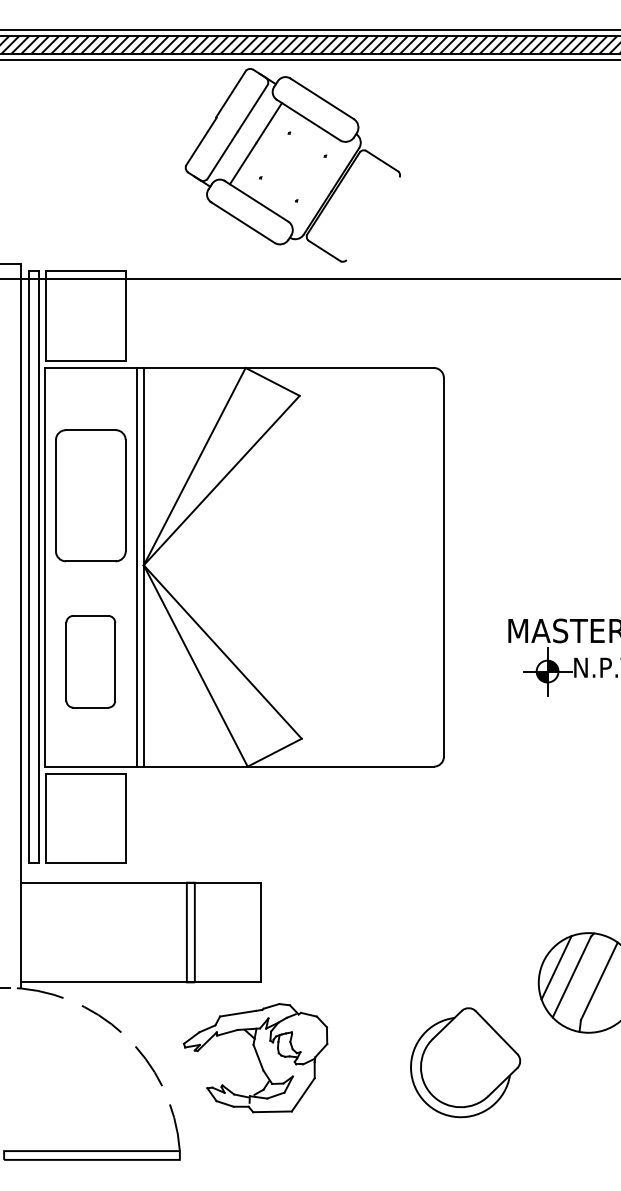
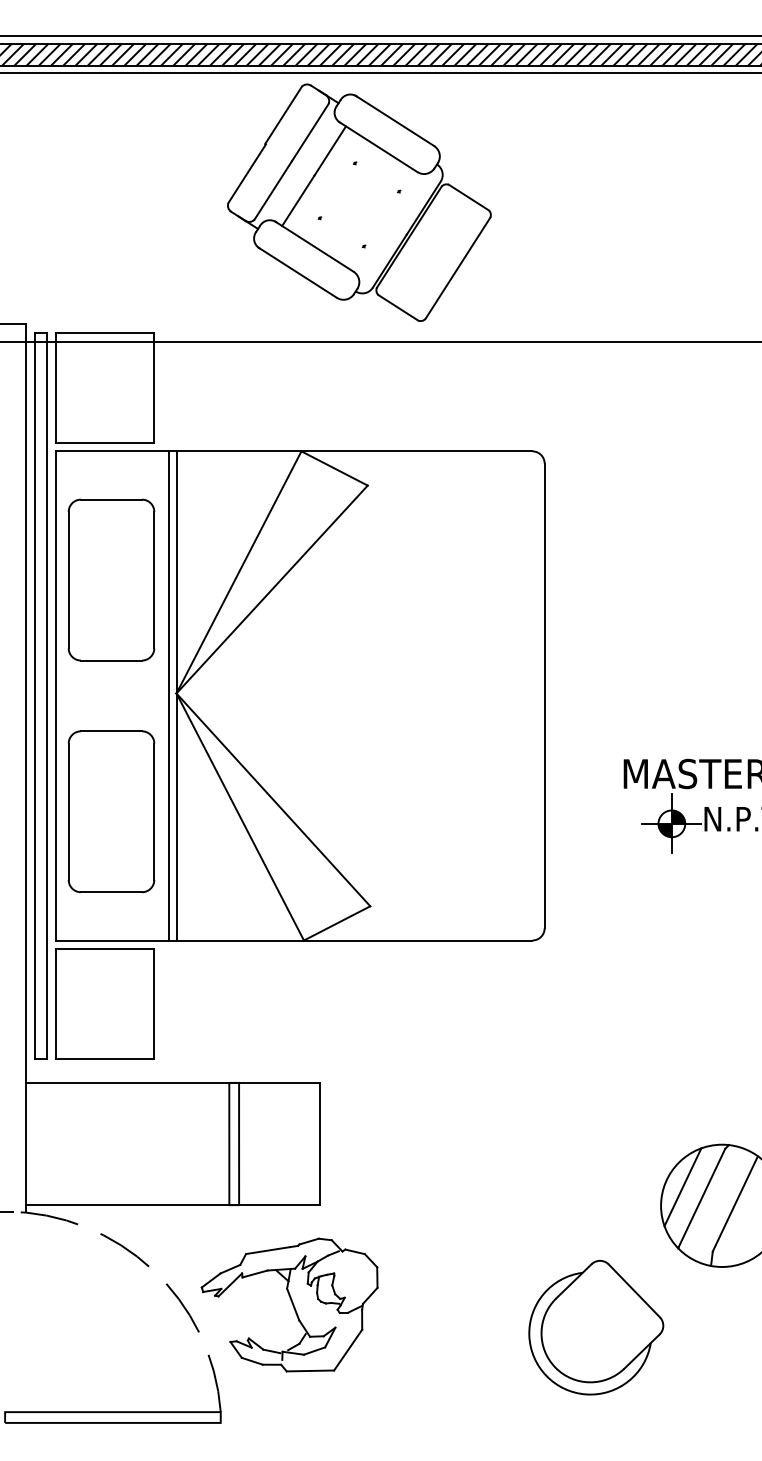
line: (372, 218) -> (457, 267), added
part: (90, 495) -> (111, 579), moved
part: (90, 661) -> (111, 811), size x1.43
part: (255, 1057) -> (289, 1304), moved
part: (465, 1062) -> (596, 1327), moved

